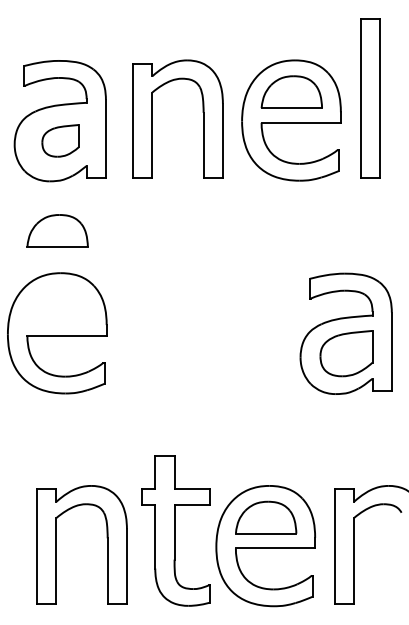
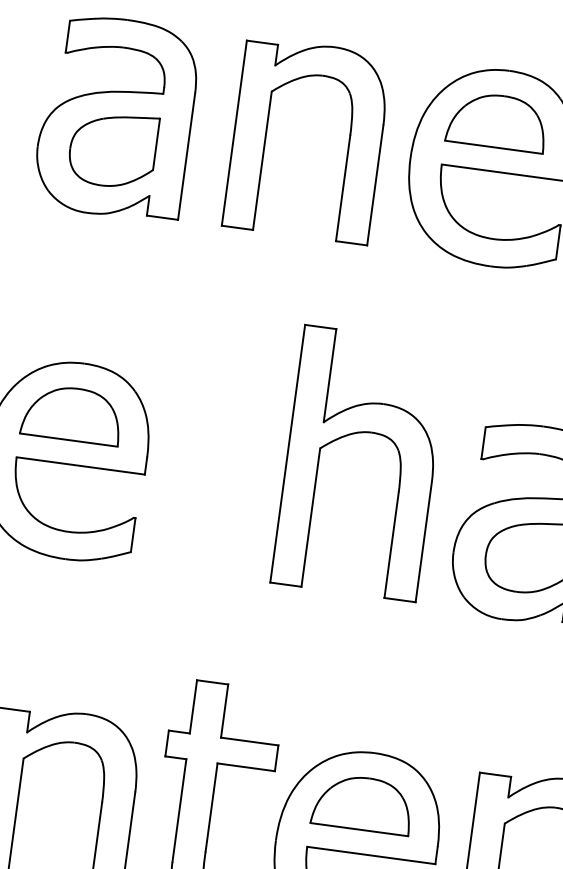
part: (60, 140) -> (112, 149), size x1.43
part: (57, 230) -> (72, 413), moved
part: (228, 295) -> (350, 436), added

